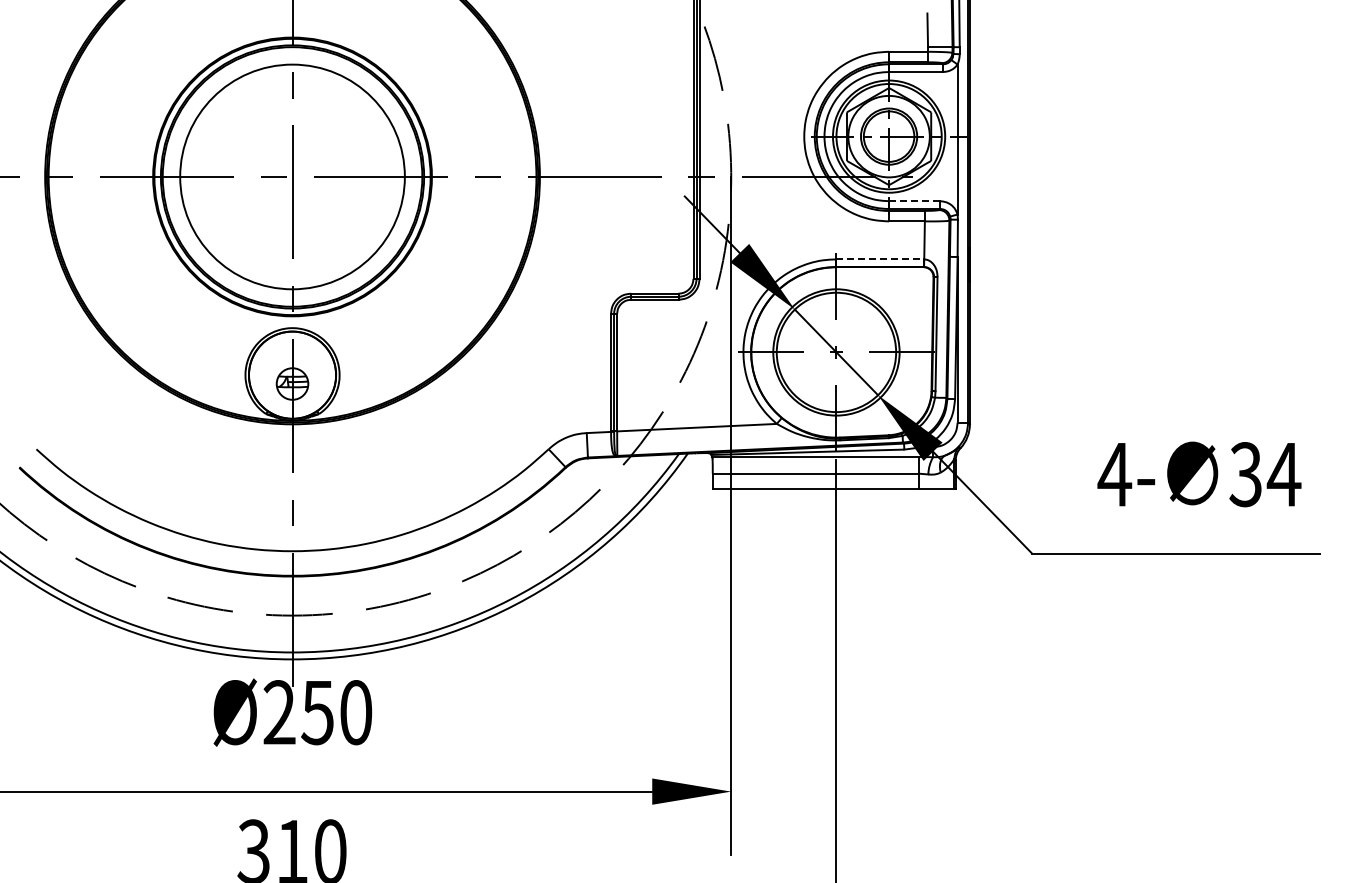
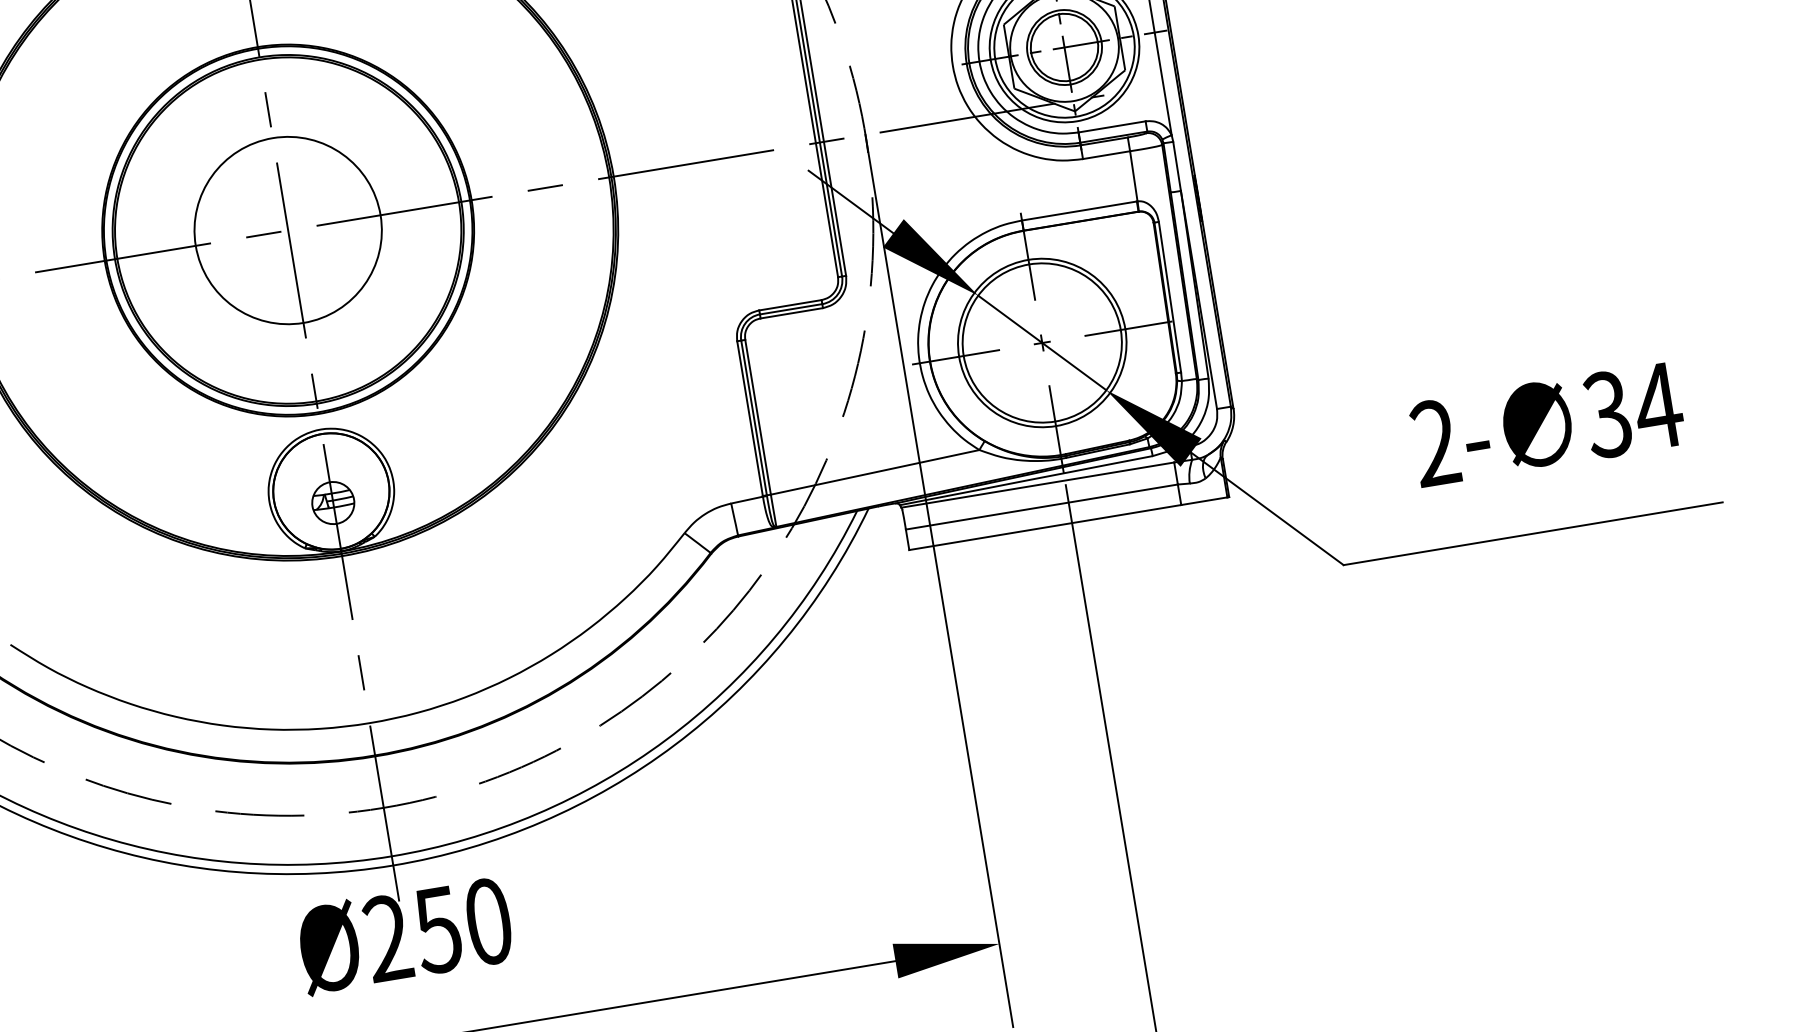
circle: (292, 176) -> (288, 229), size x0.62
line: (915, 201) -> (1113, 127), dashed -> solid
line: (880, 259) -> (1079, 211), dashed -> solid
text: (1114, 474) -> (1434, 443), 4- -> 2-

